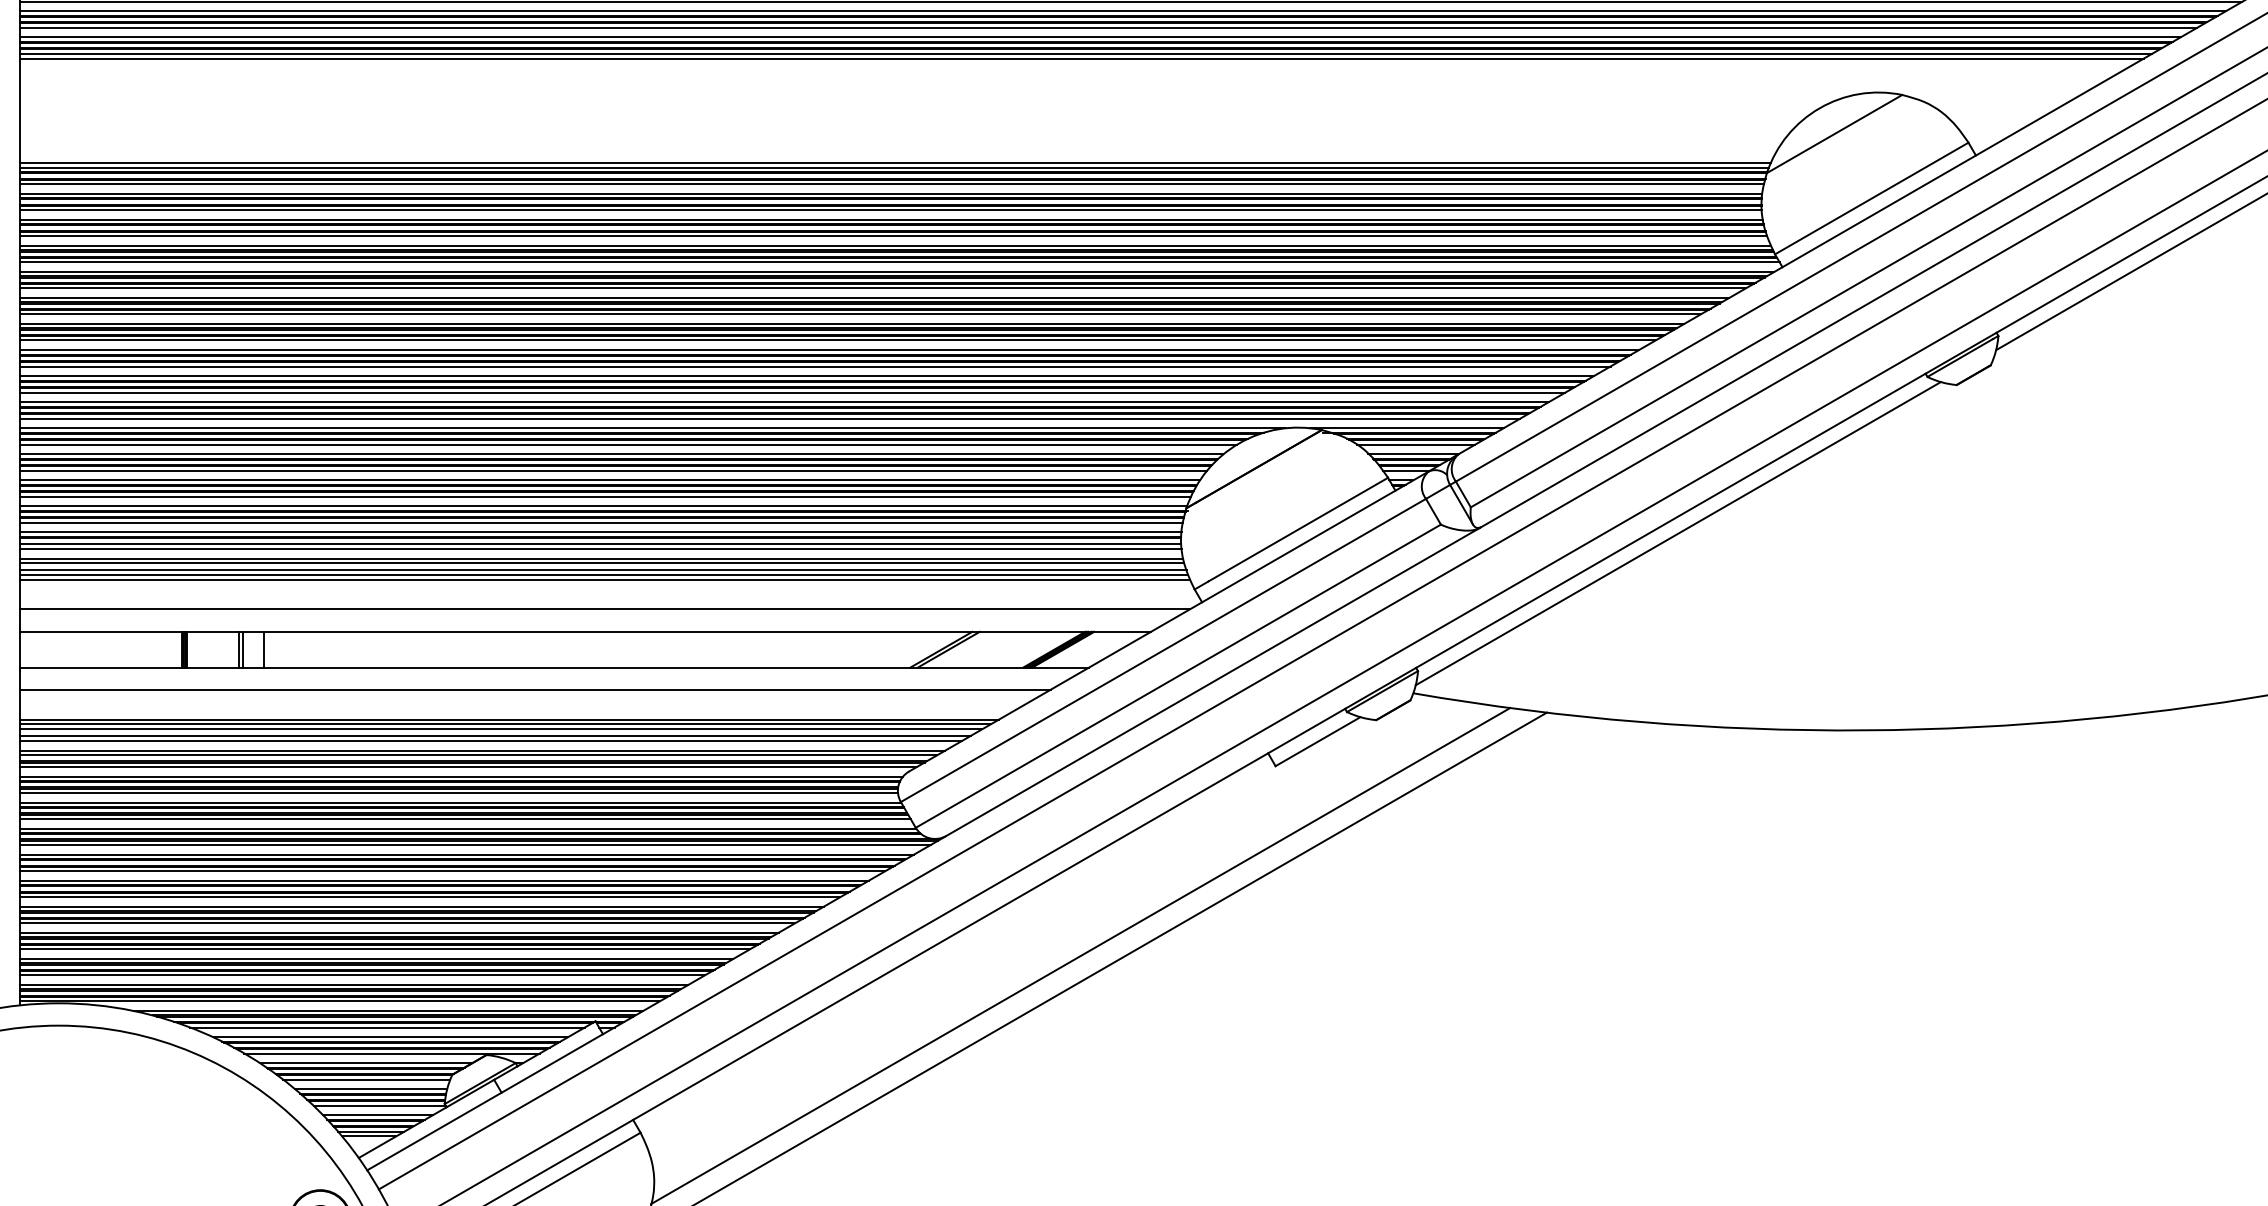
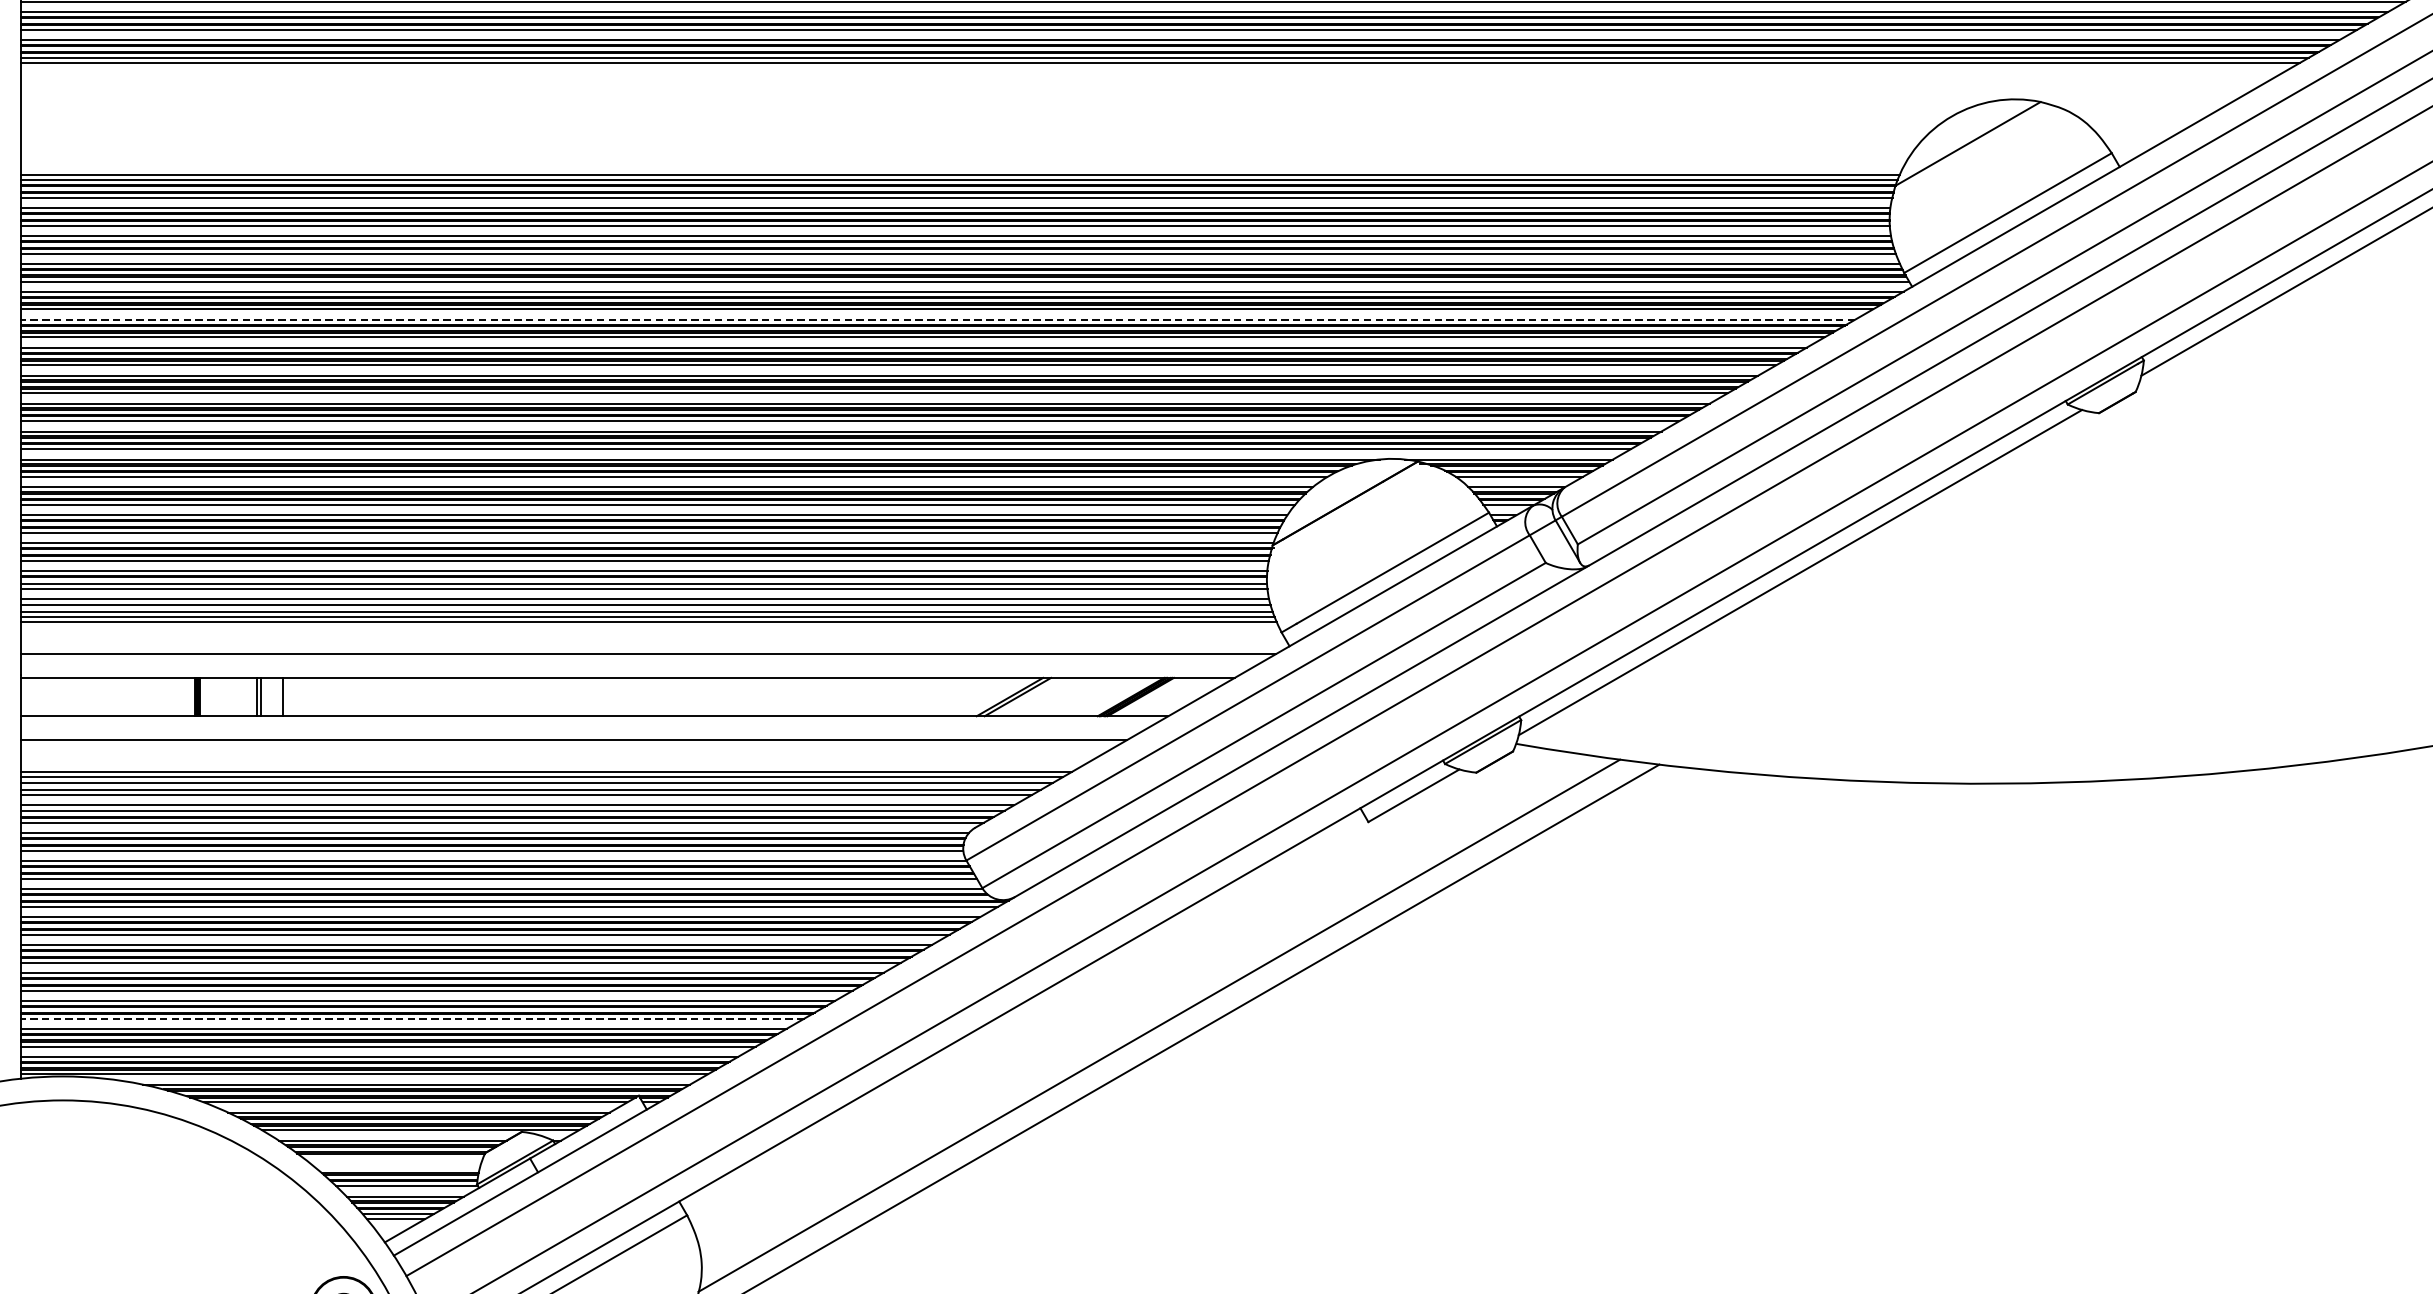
line: (874, 297) -> (938, 319), solid -> dashed
line: (384, 949) -> (412, 1018), solid -> dashed
line: (366, 1079) -> (393, 1158), removed
line: (371, 1089) -> (398, 1168), removed

